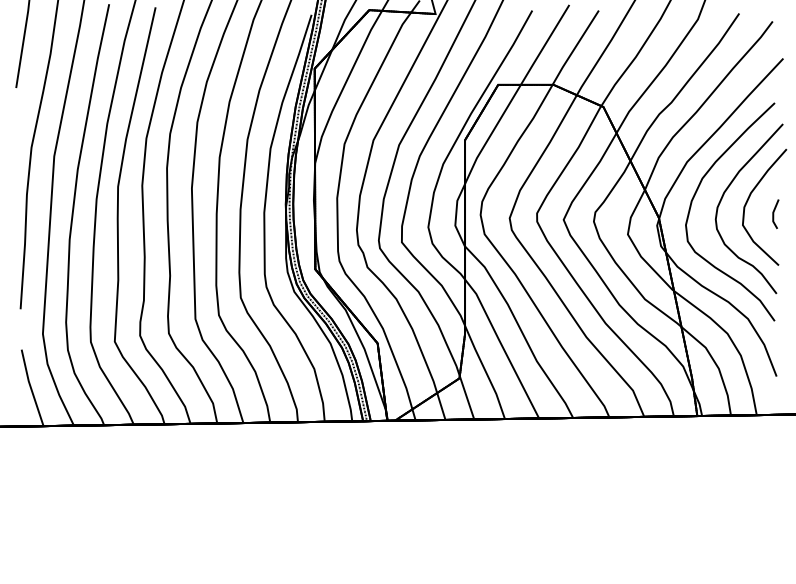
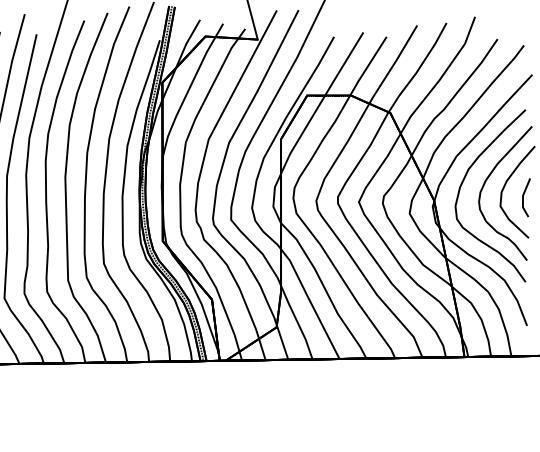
part: (775, 213) -> (526, 197), size x1.67

